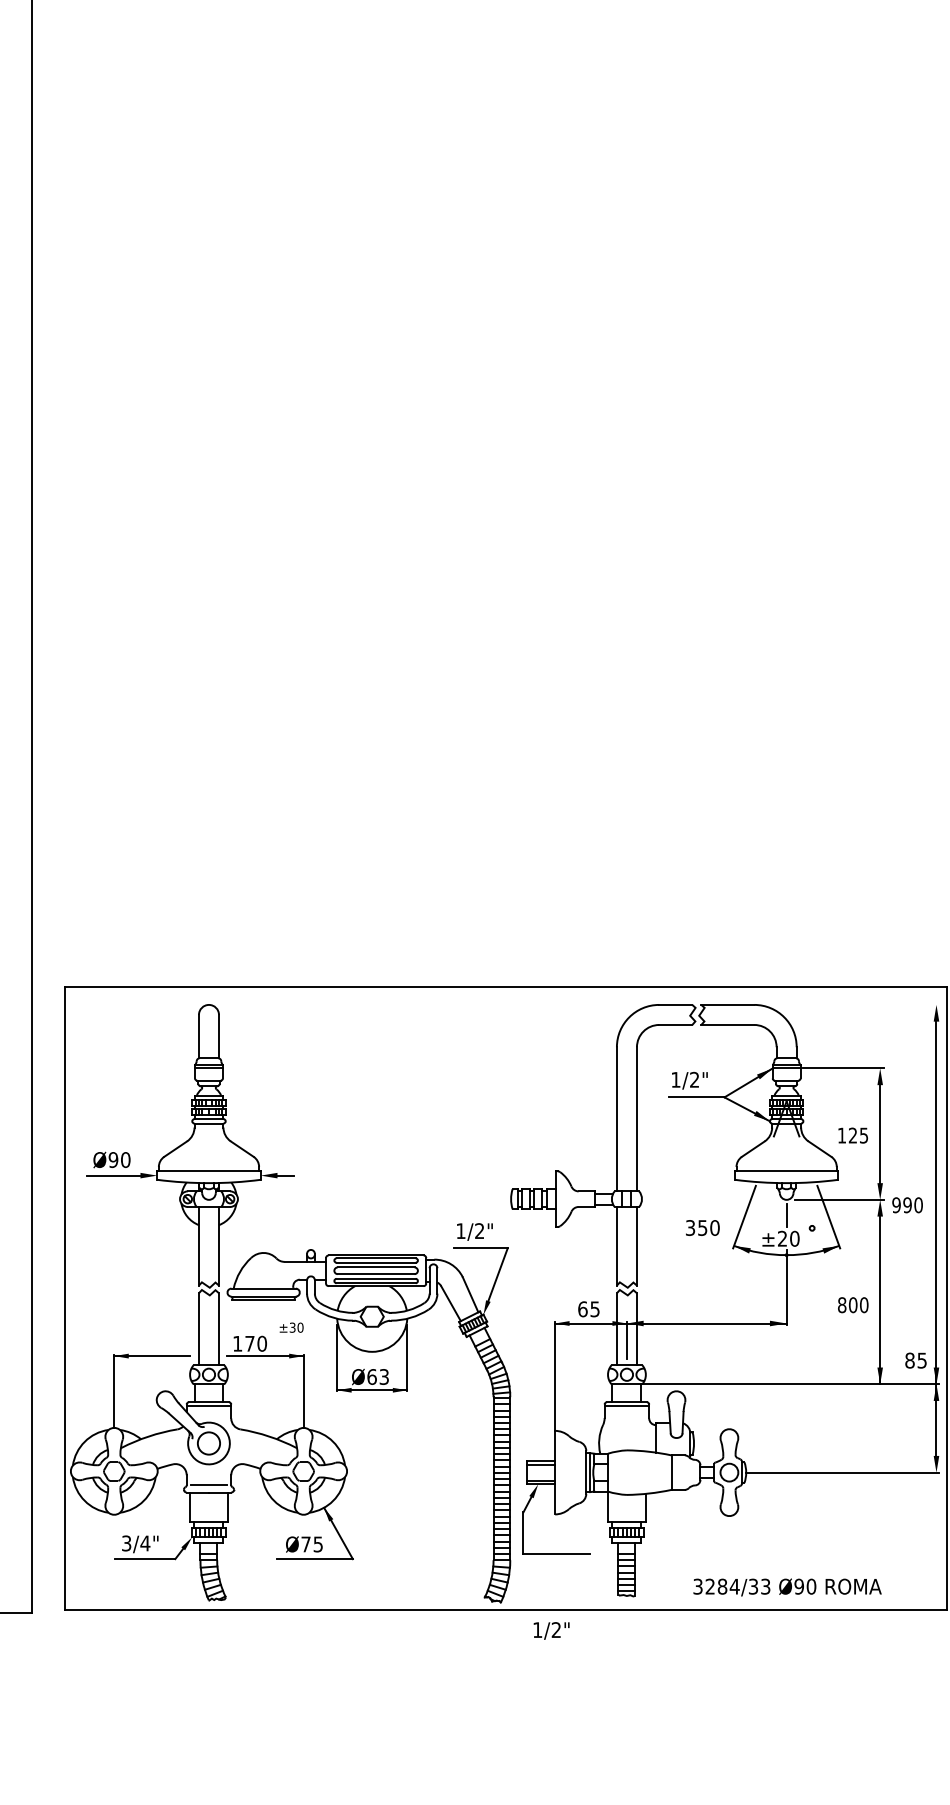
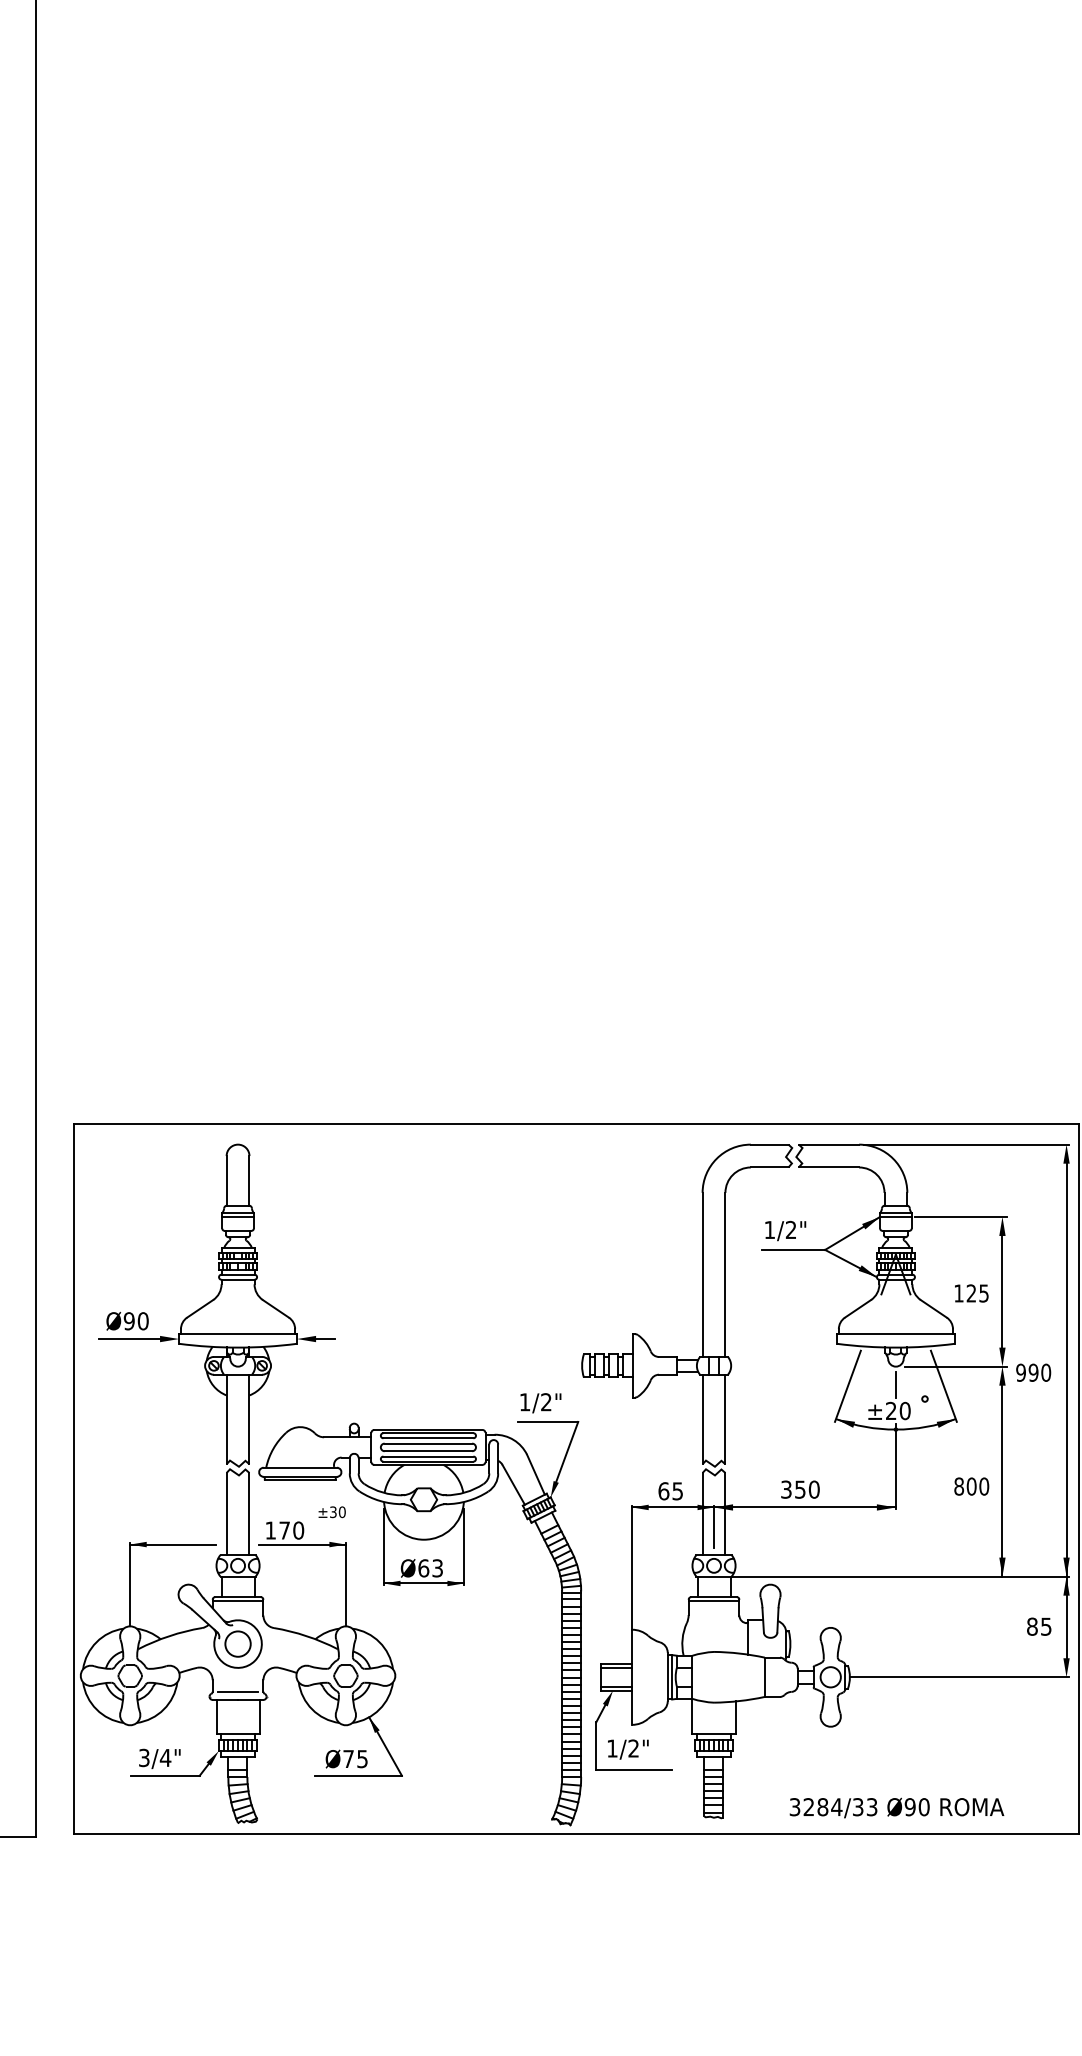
line: (848, 1004) -> (966, 1144), added
text: (702, 1227) -> (800, 1489), moved
text: (916, 1360) -> (1039, 1626), moved
text: (551, 1630) -> (628, 1749), moved

